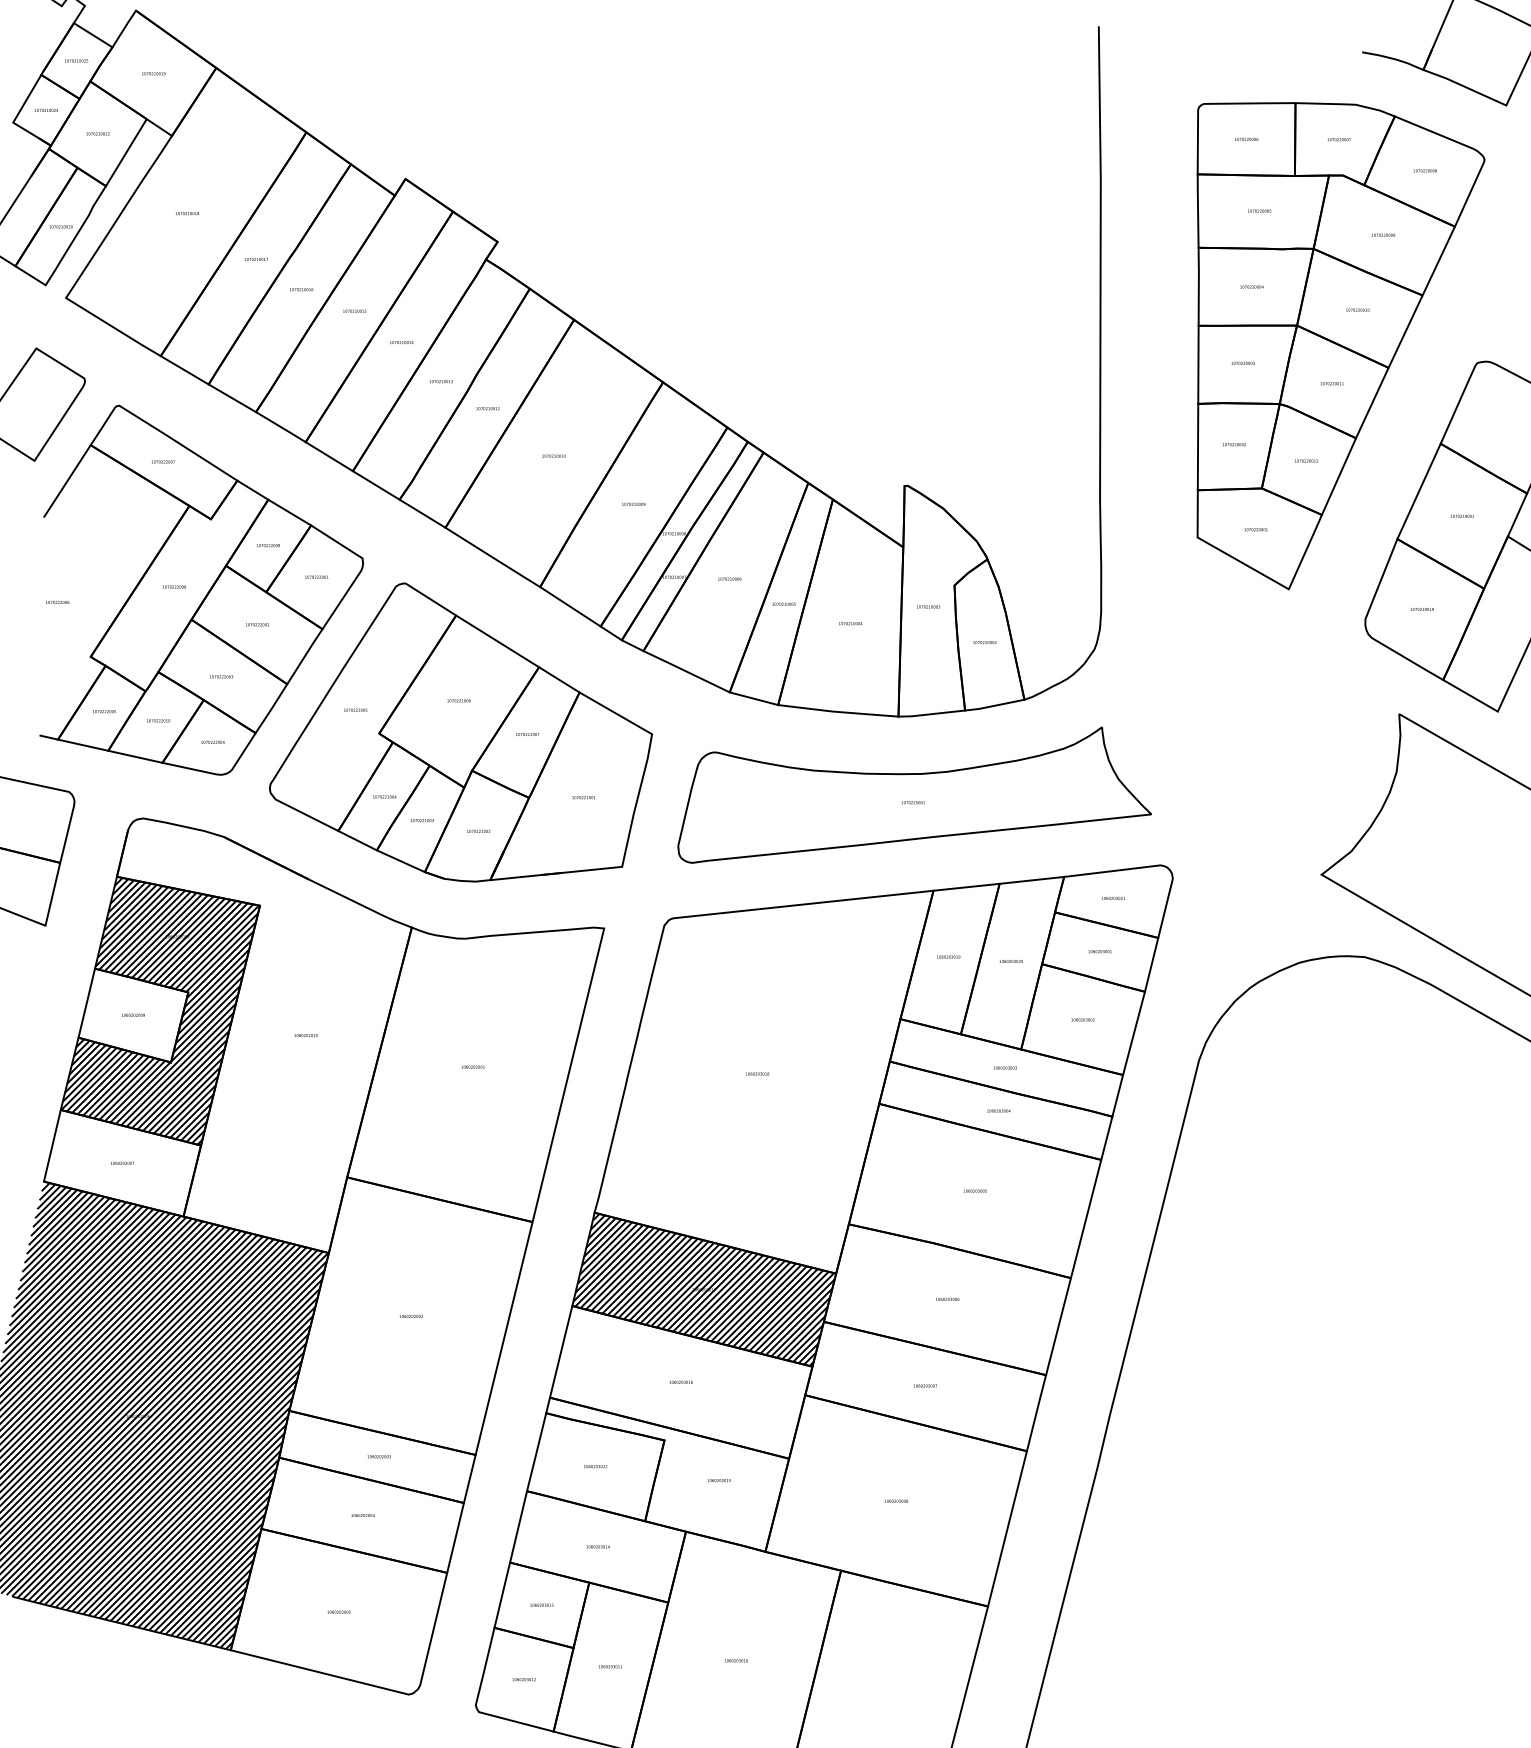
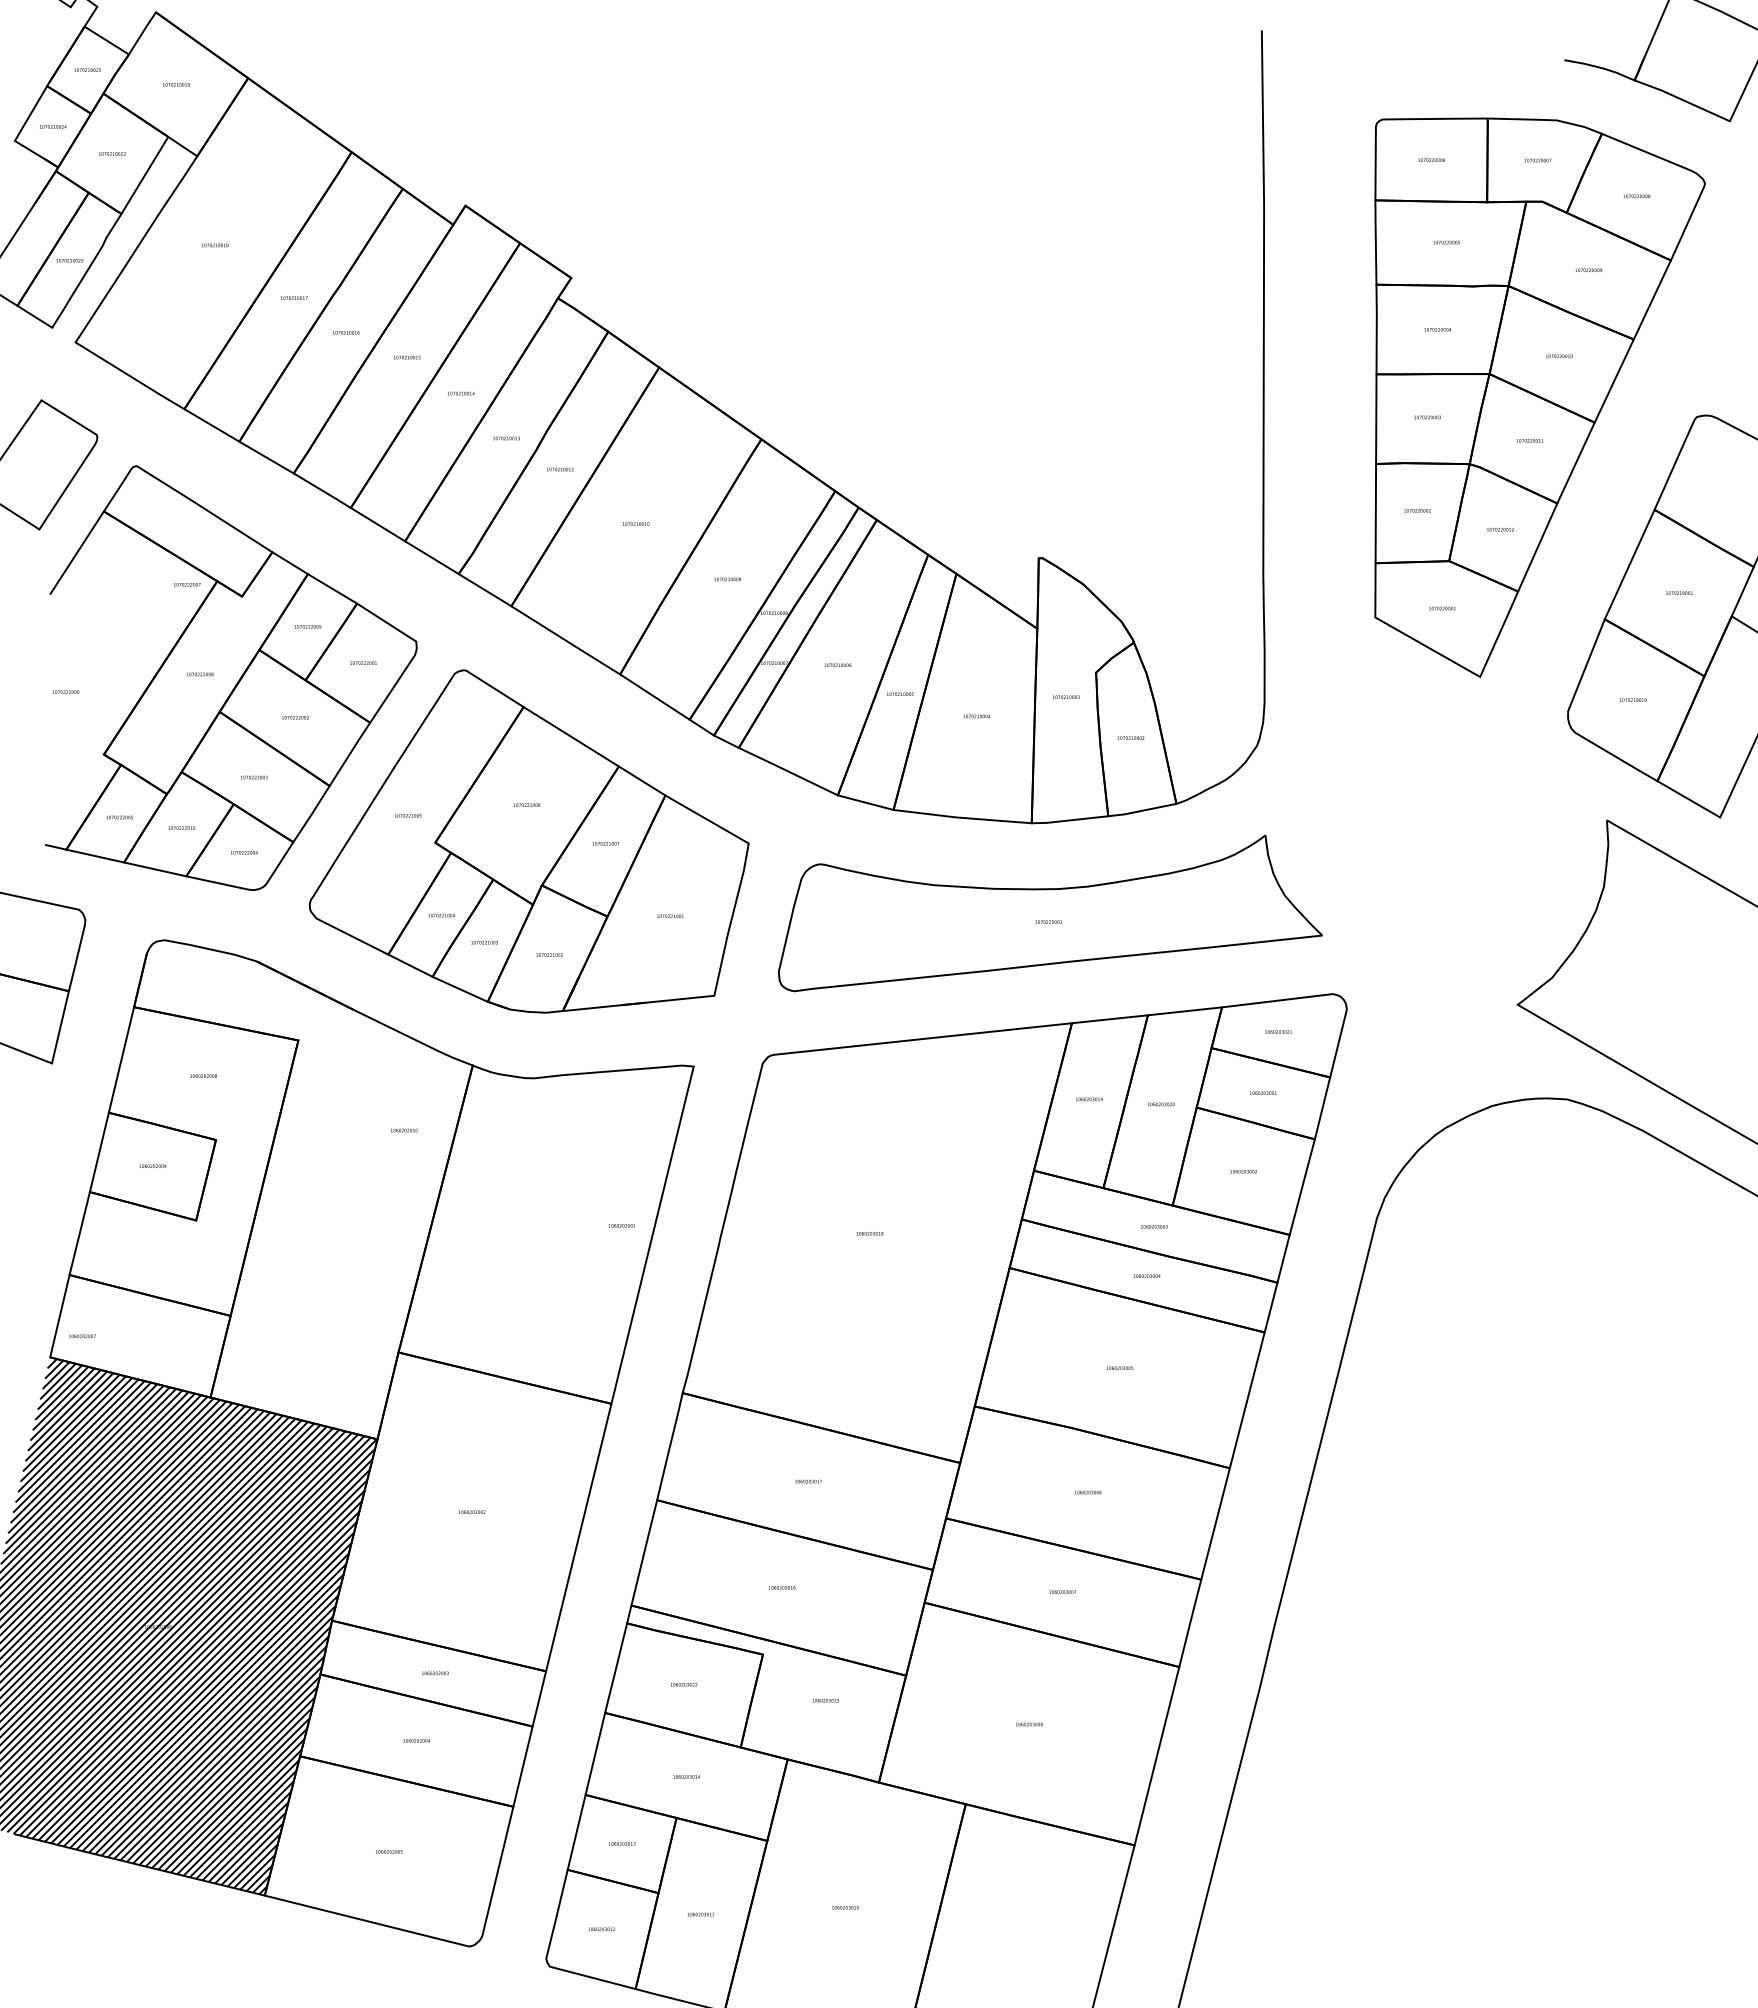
text: (163, 461) -> (187, 584), moved
hatch: (159, 1010) -> (183, 1160), removed
text: (306, 1035) -> (404, 1130), moved
text: (473, 1066) -> (622, 1225), moved
text: (122, 1163) -> (82, 1336), moved
hatch: (704, 1289) -> (808, 1481), removed

